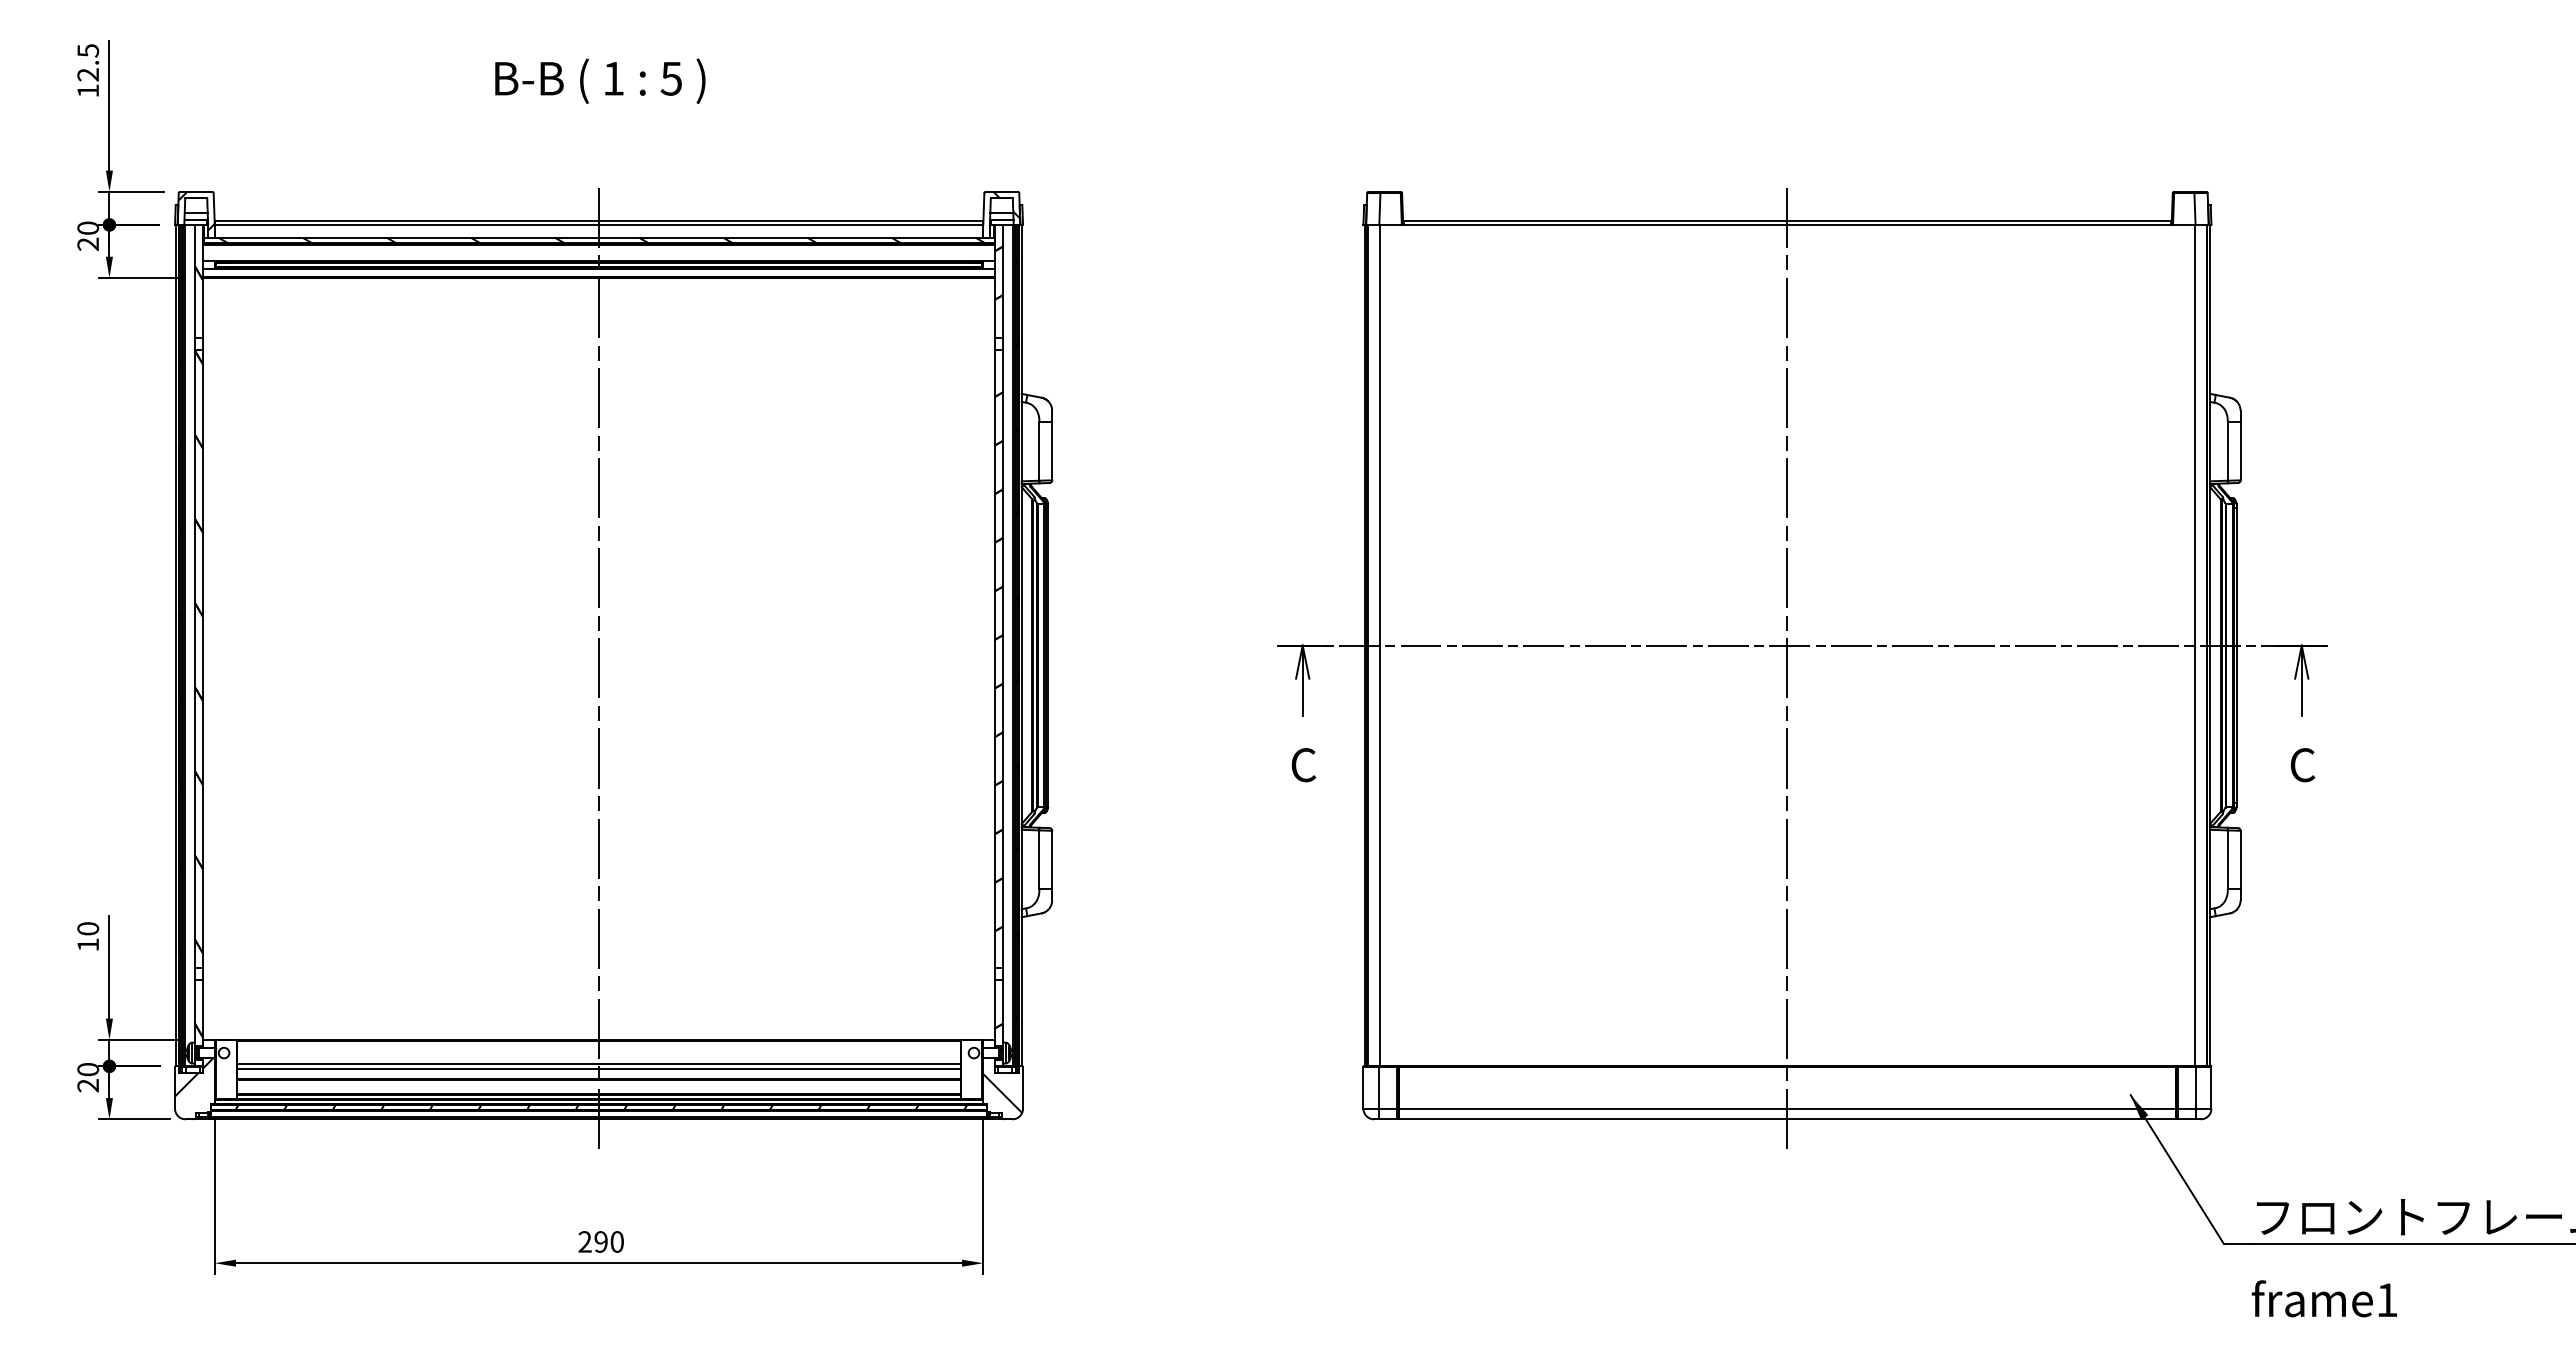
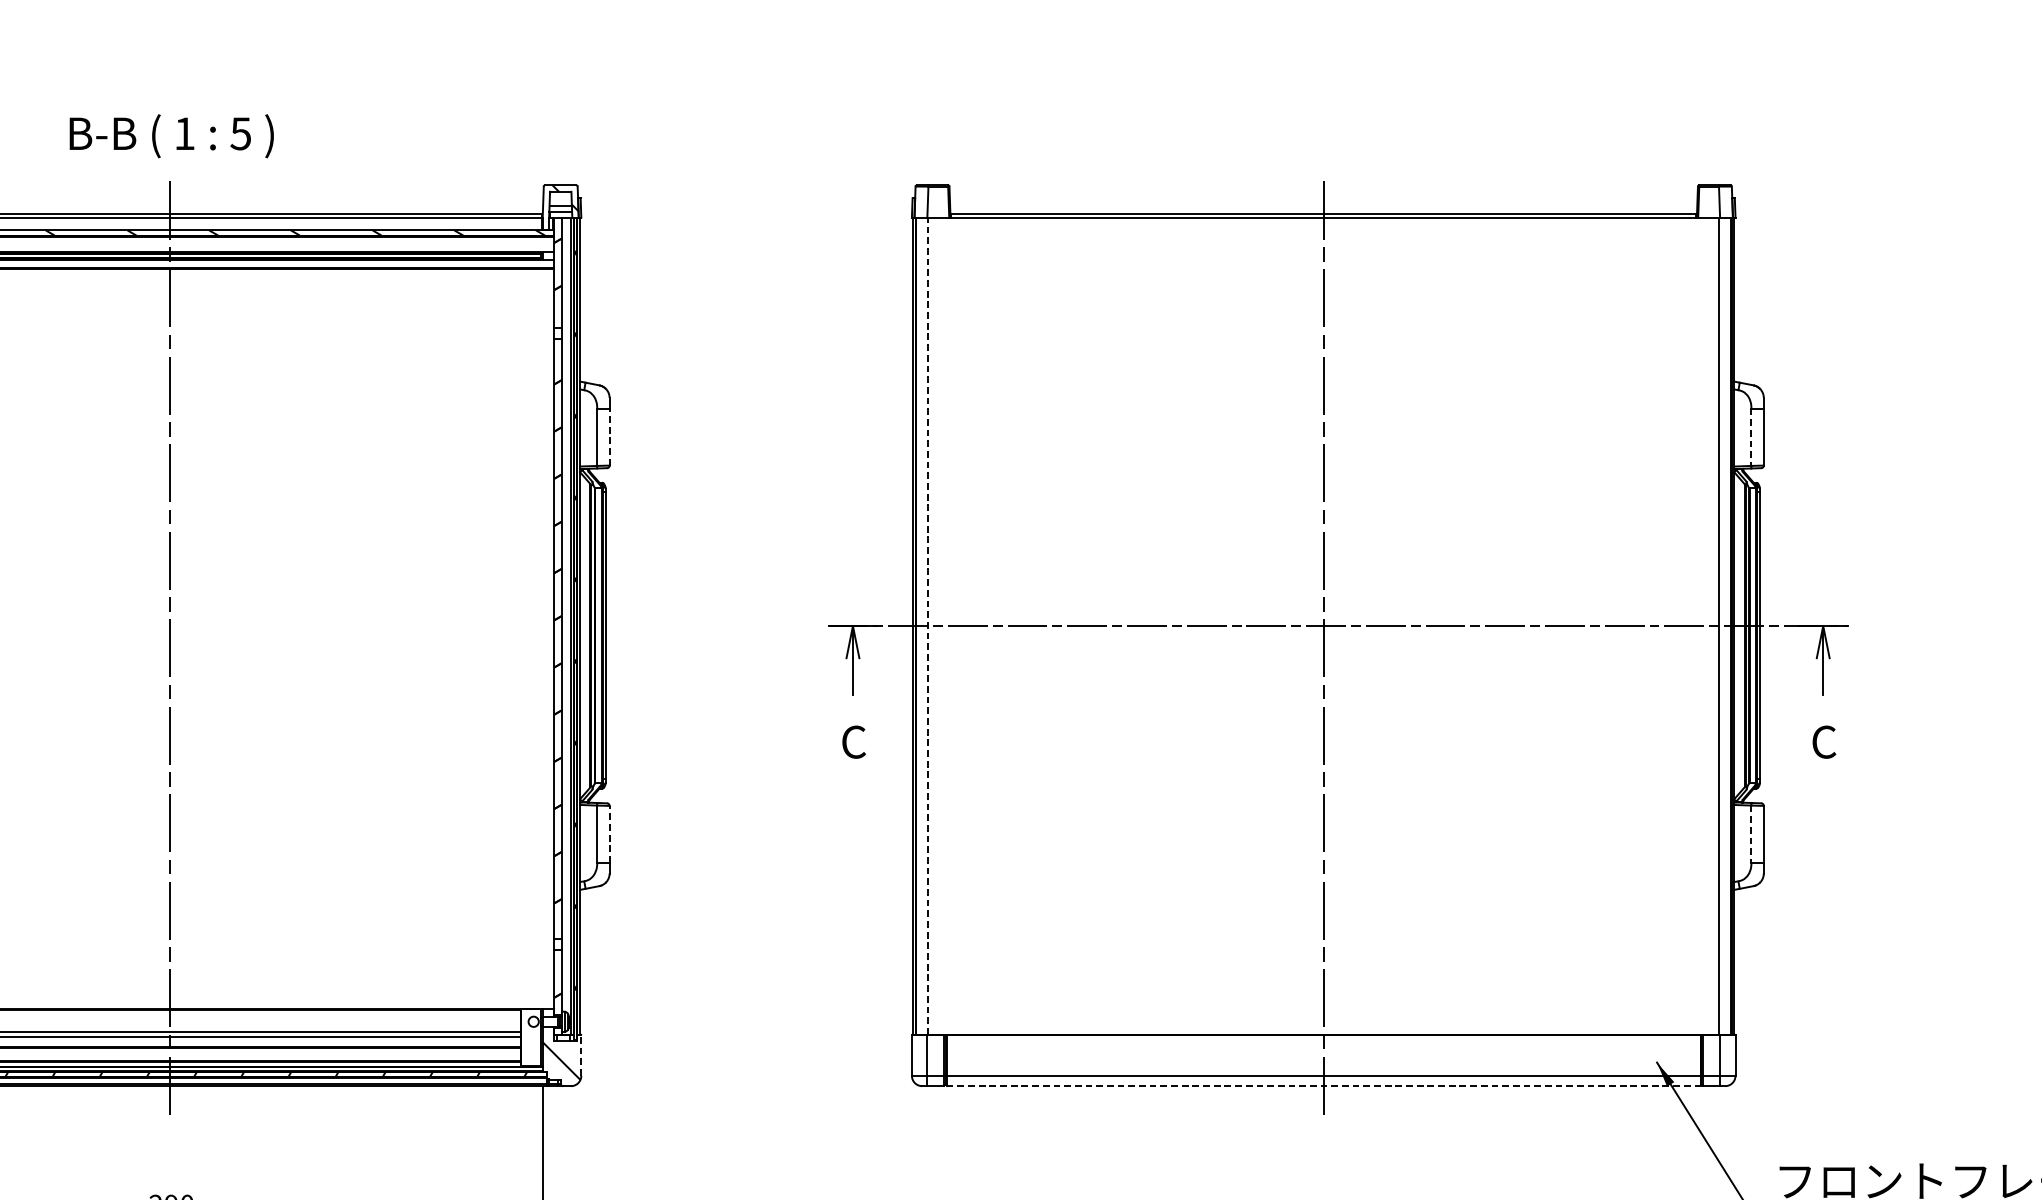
text: (600, 80) -> (171, 135), moved
line: (1052, 450) -> (609, 436), solid -> dashed
line: (2227, 451) -> (1751, 437), solid -> dashed
line: (1380, 645) -> (928, 625), solid -> dashed
line: (1052, 859) -> (609, 833), solid -> dashed
line: (2227, 859) -> (1751, 833), solid -> dashed
line: (1023, 1087) -> (581, 1055), solid -> dashed
line: (1787, 1119) -> (1323, 1086), solid -> dashed

